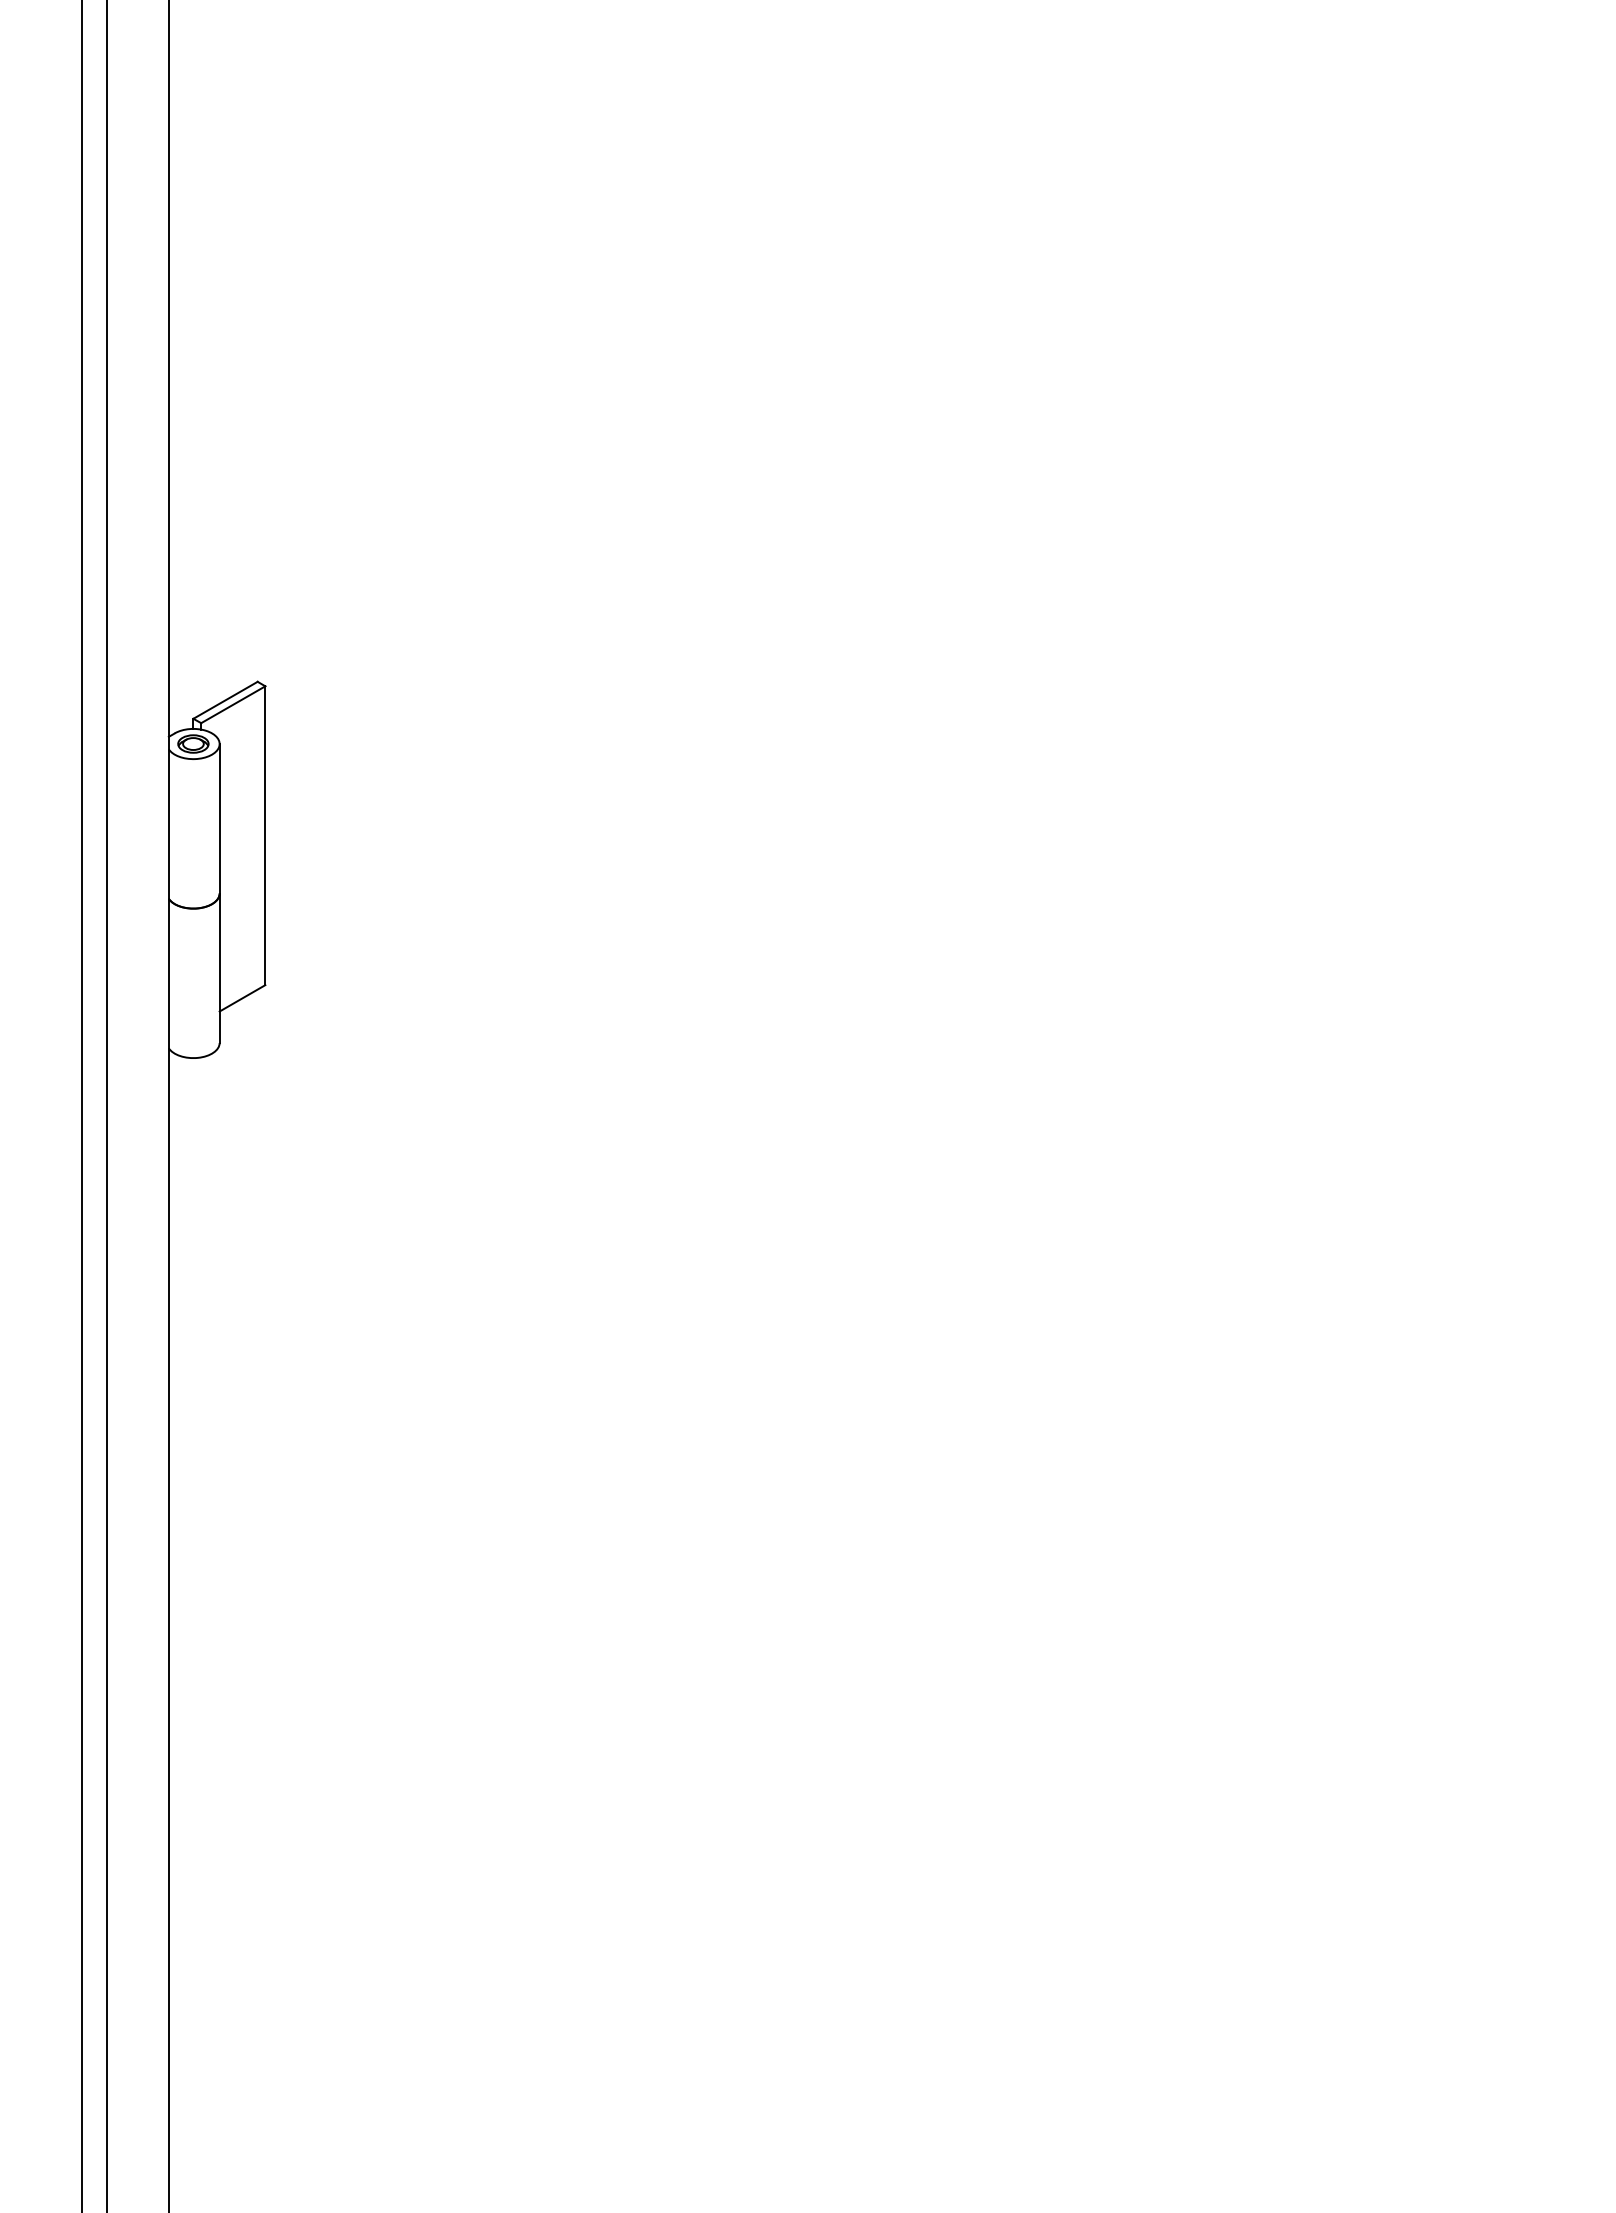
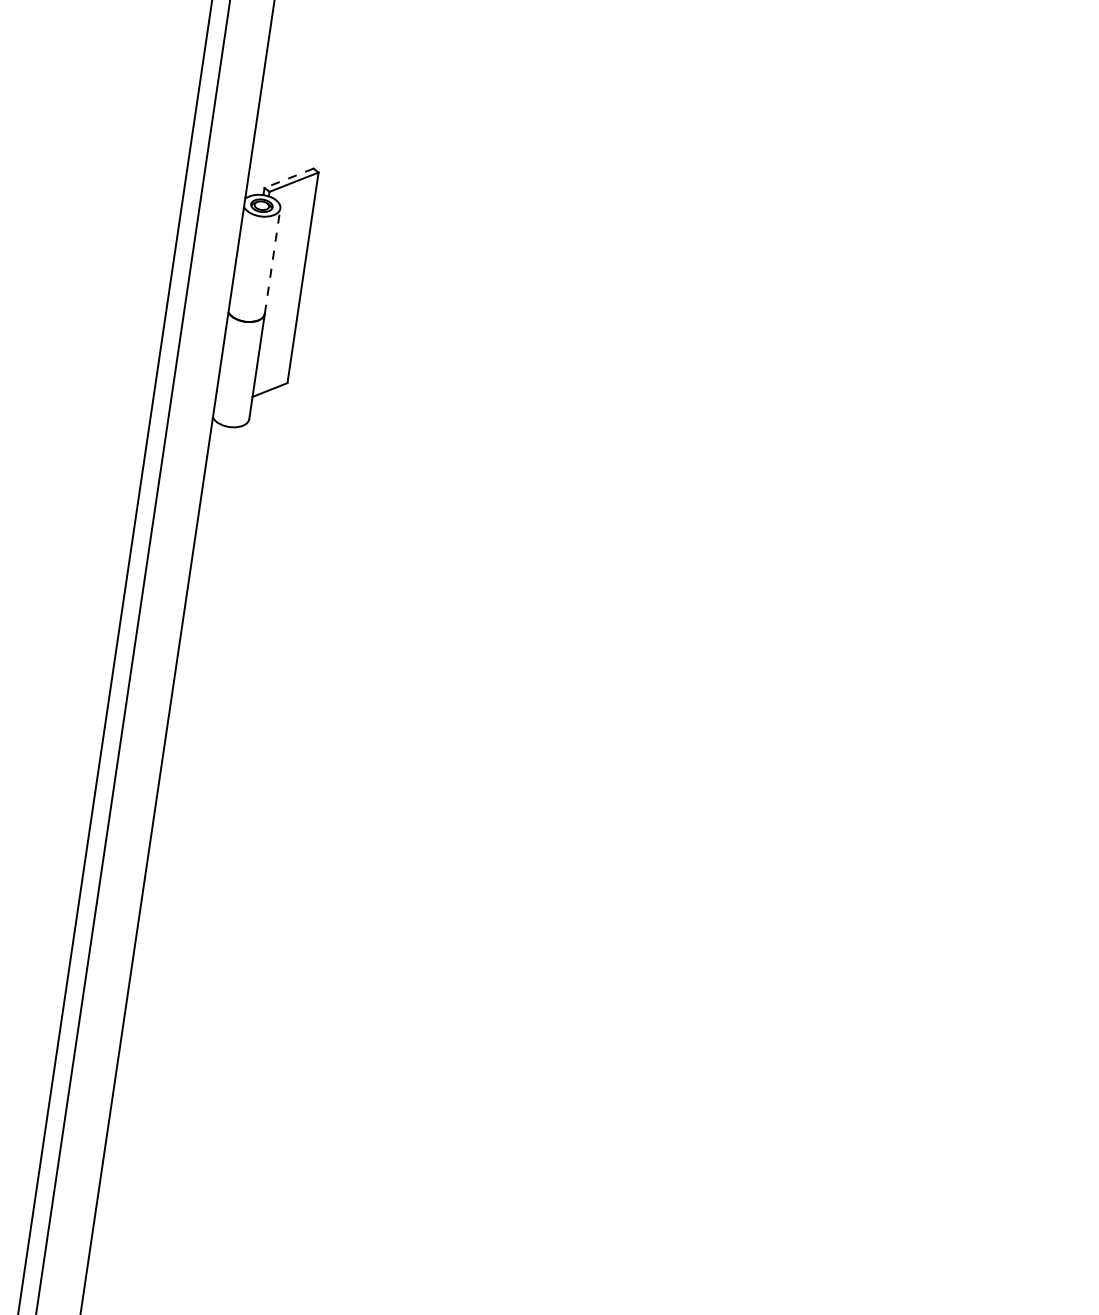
line: (225, 700) -> (289, 178), solid -> dashed
line: (219, 818) -> (272, 260), solid -> dashed

